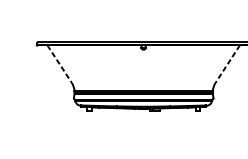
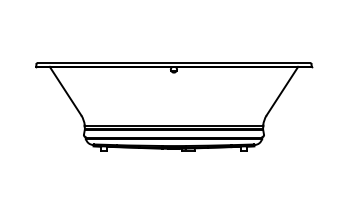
line: (59, 64) -> (65, 91), dashed -> solid
line: (227, 64) -> (282, 91), dashed -> solid

